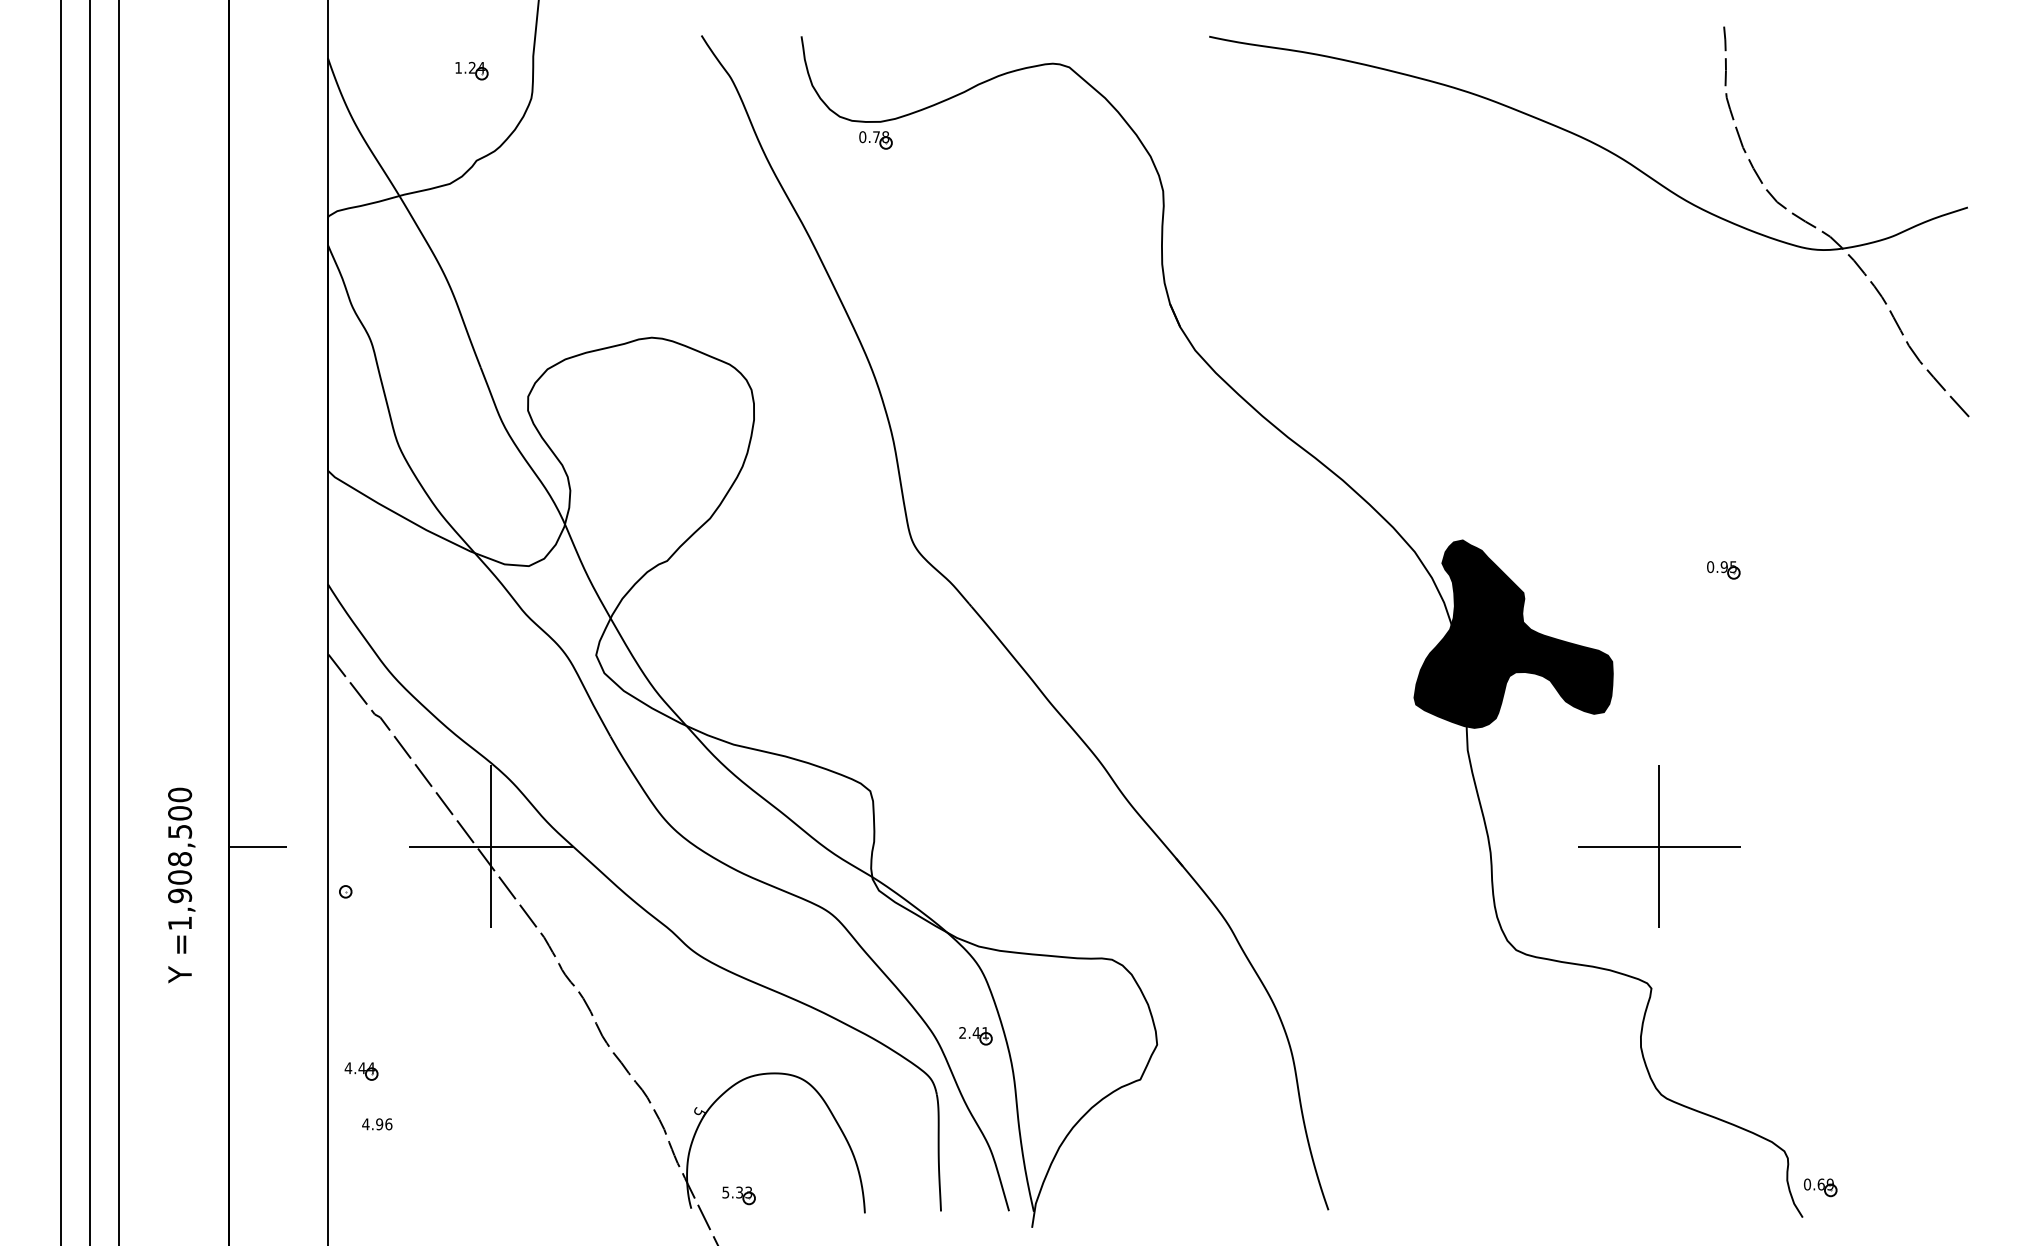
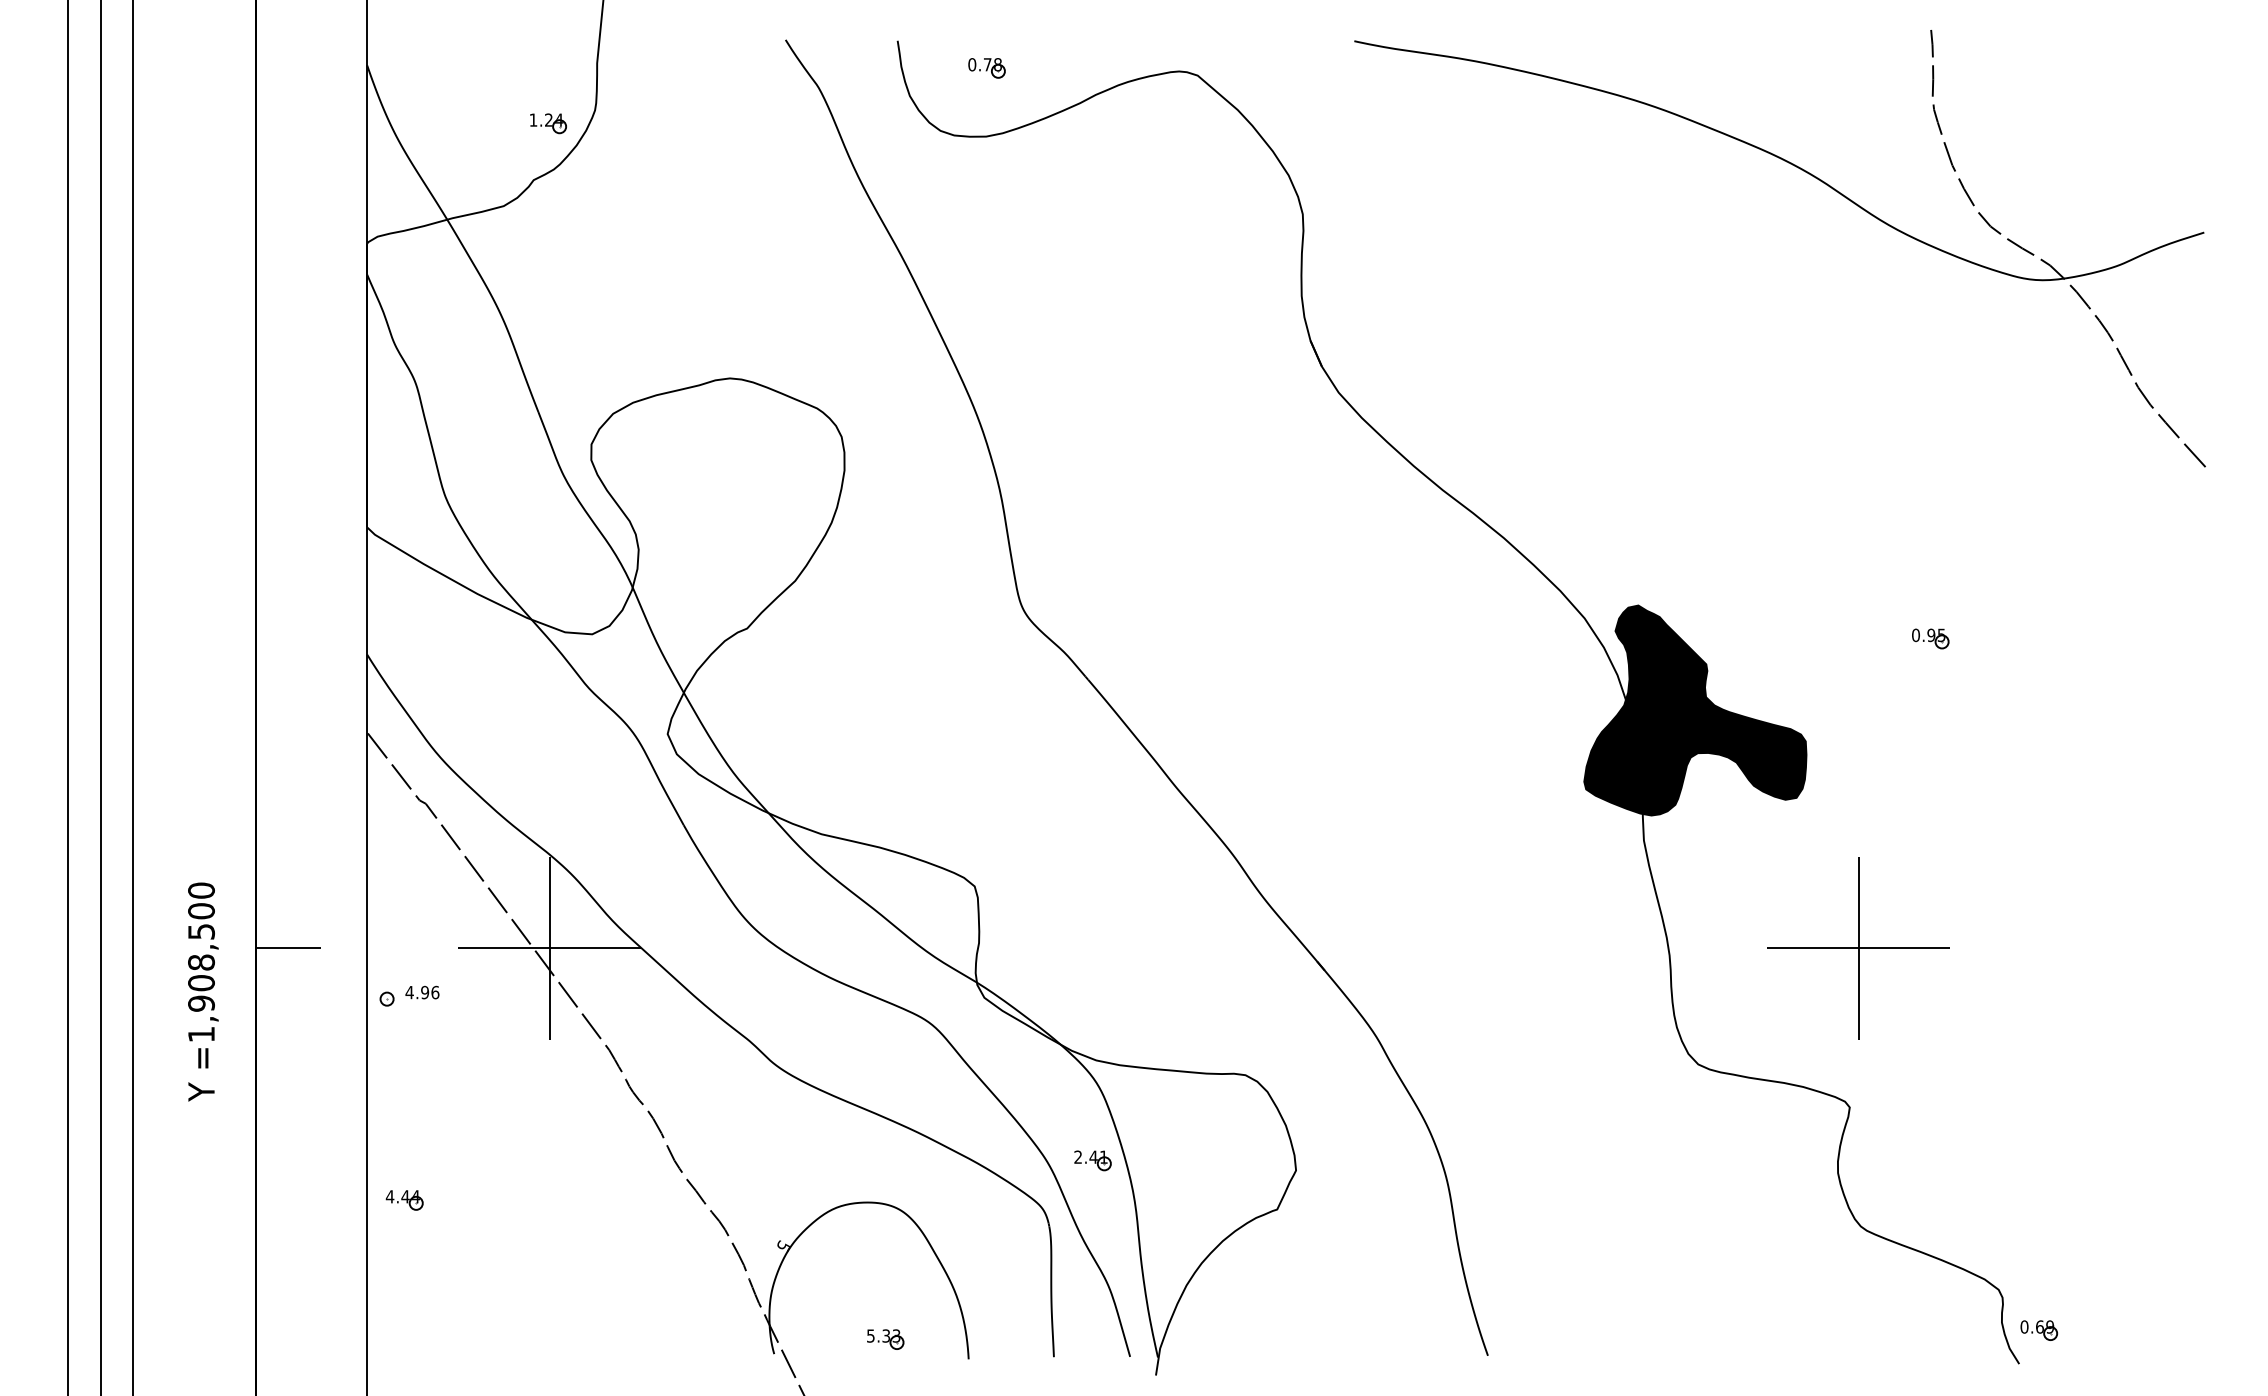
part: (471, 70) -> (548, 123), moved
part: (875, 140) -> (986, 68), moved
text: (377, 1124) -> (422, 992), moved
part: (738, 1195) -> (885, 1339), moved

